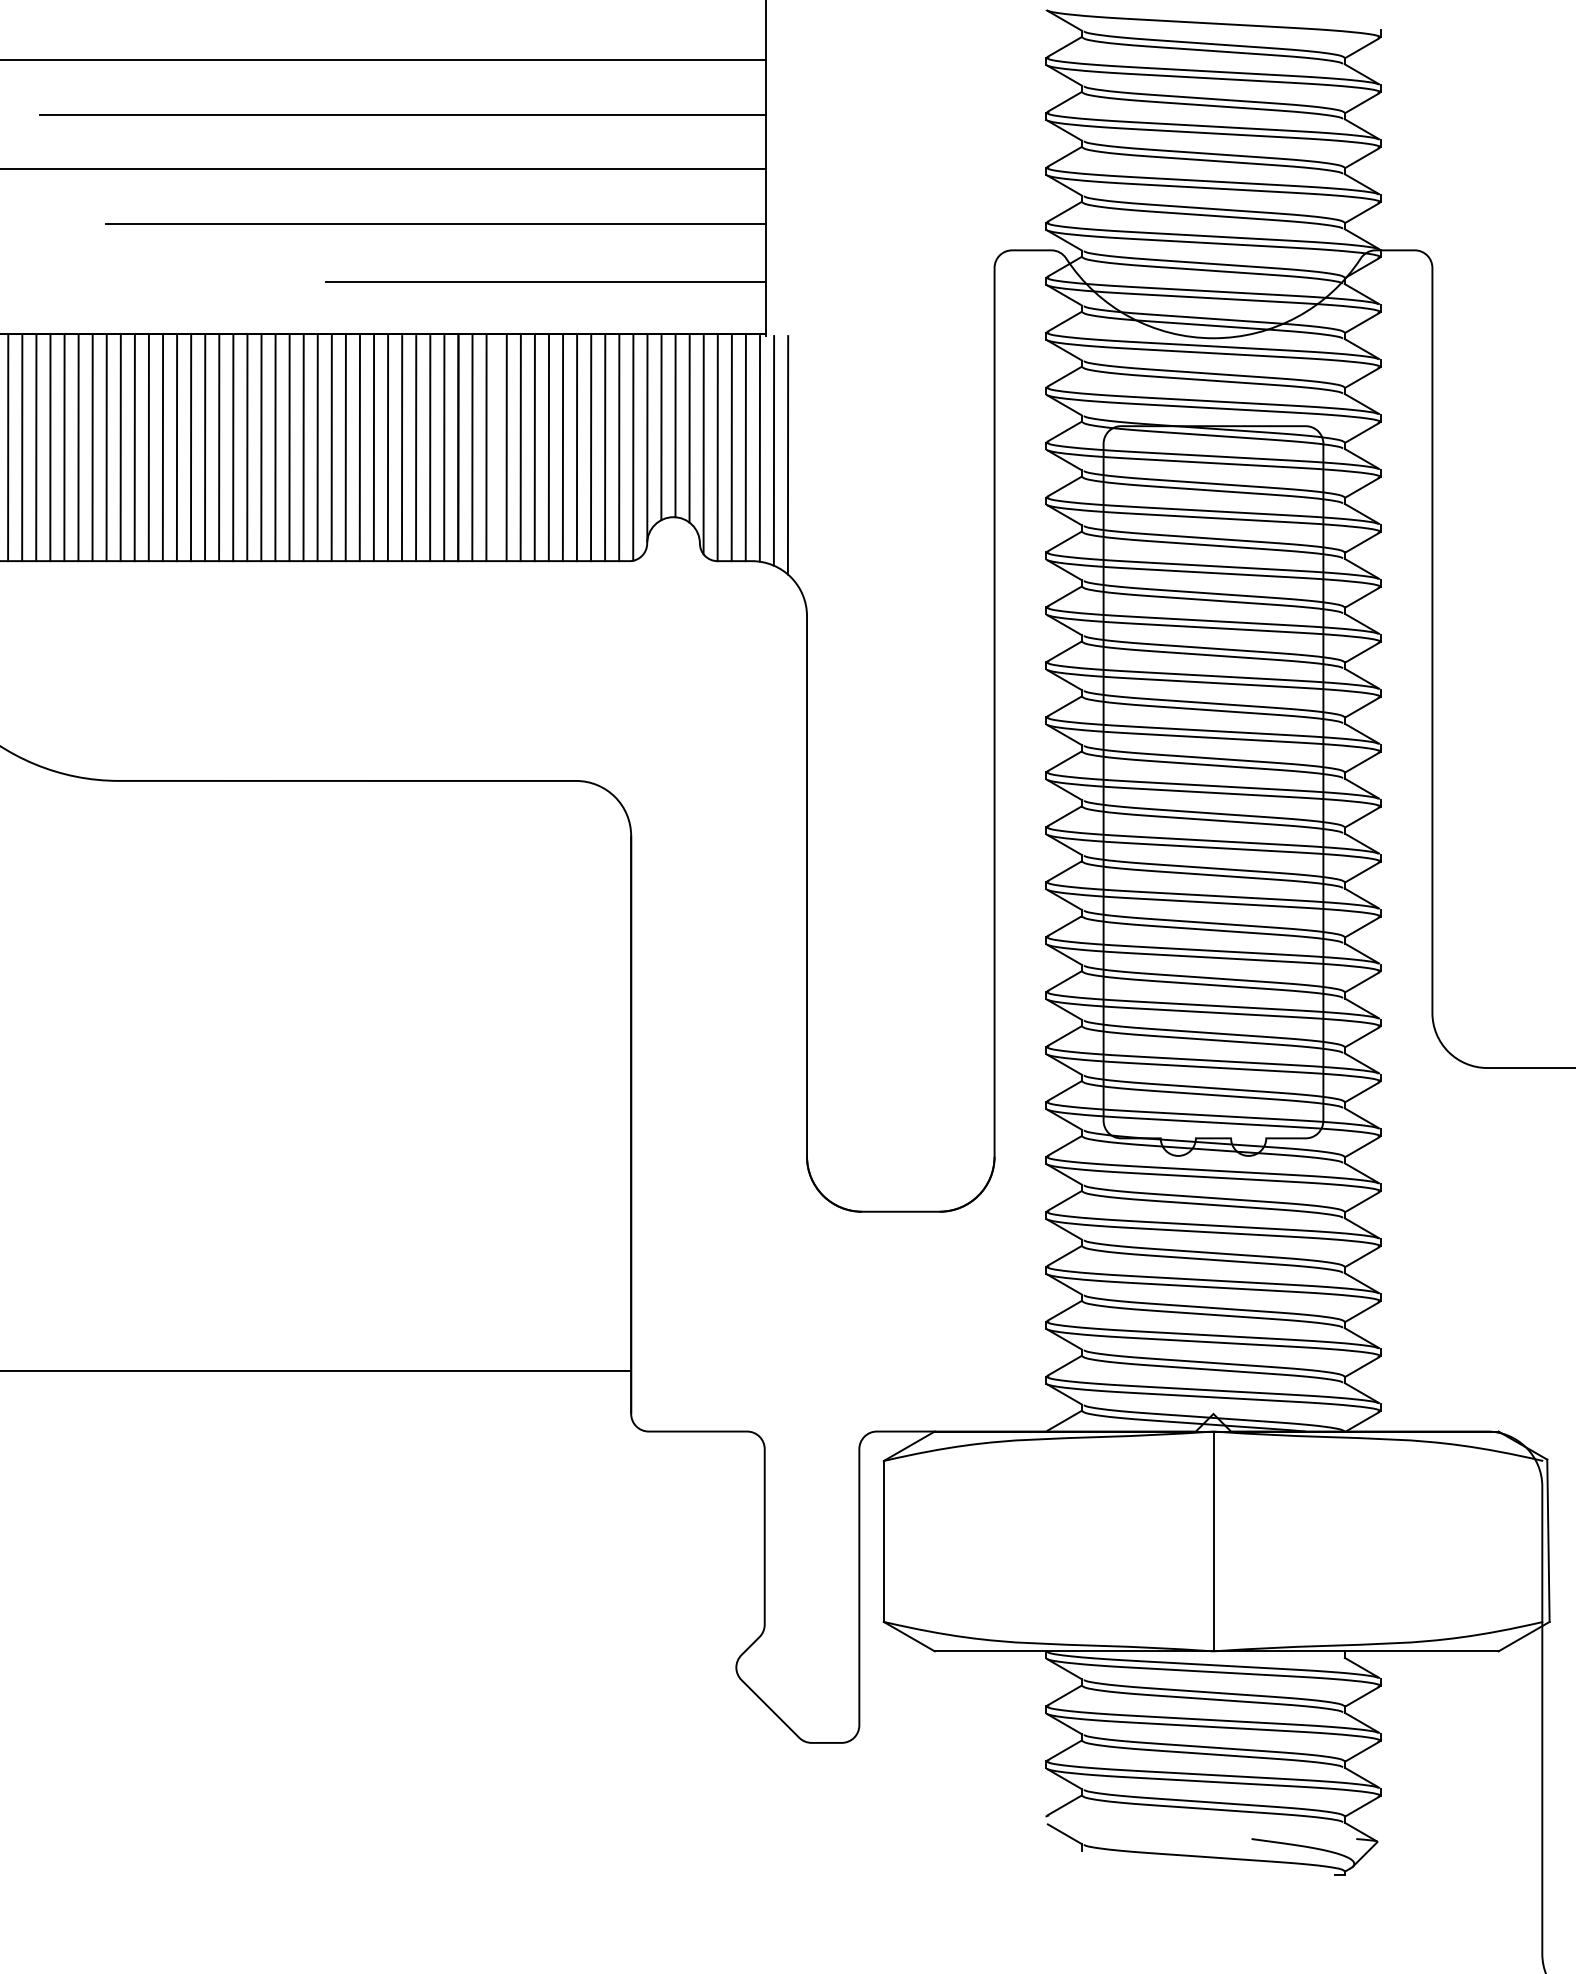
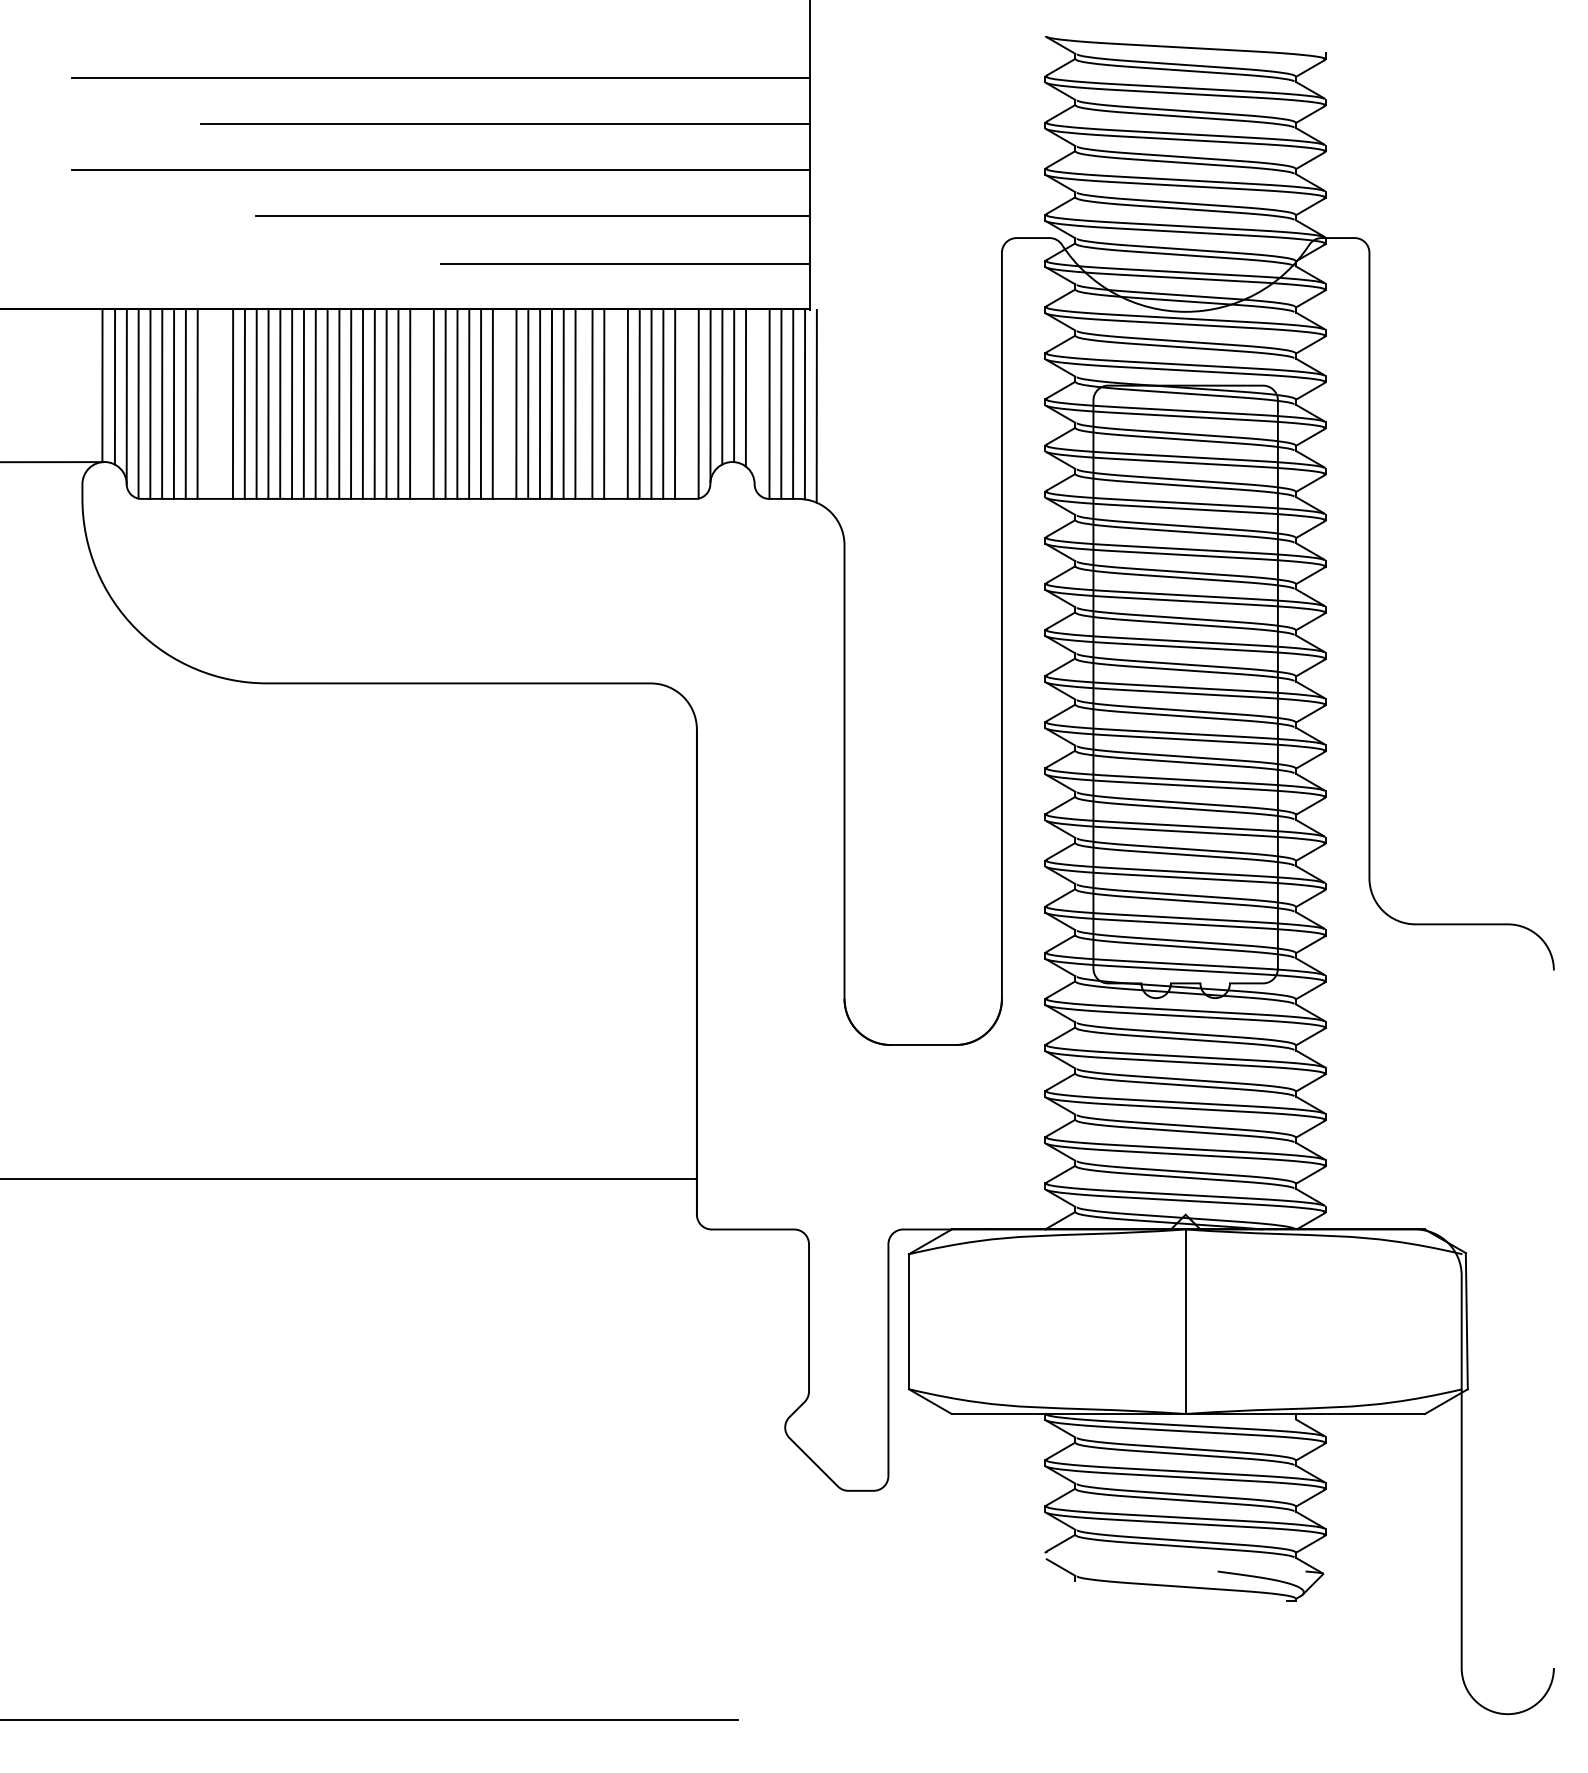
line: (703, 445) -> (757, 401), removed
line: (50, 447) -> (209, 403), removed
line: (64, 447) -> (221, 403), removed
line: (303, 447) -> (421, 403), removed
line: (401, 447) -> (504, 403), removed
line: (534, 447) -> (615, 403), removed
line: (618, 447) -> (686, 403), removed
line: (787, 455) -> (828, 410), removed

